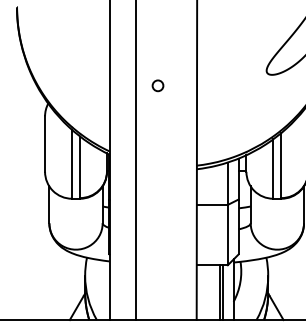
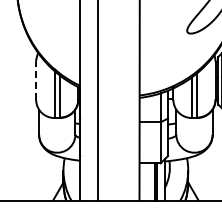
part: (157, 84) -> (112, 40), removed
line: (45, 143) -> (36, 80), solid -> dashed

